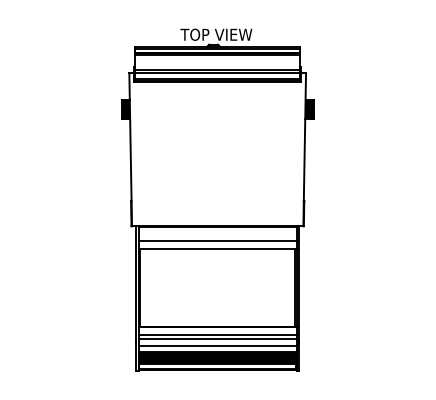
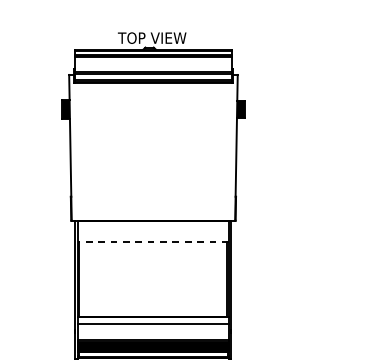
line: (217, 241) -> (153, 235), removed
line: (217, 248) -> (153, 242), solid -> dashed
line: (217, 338) -> (153, 327), removed
line: (217, 346) -> (153, 335), removed

